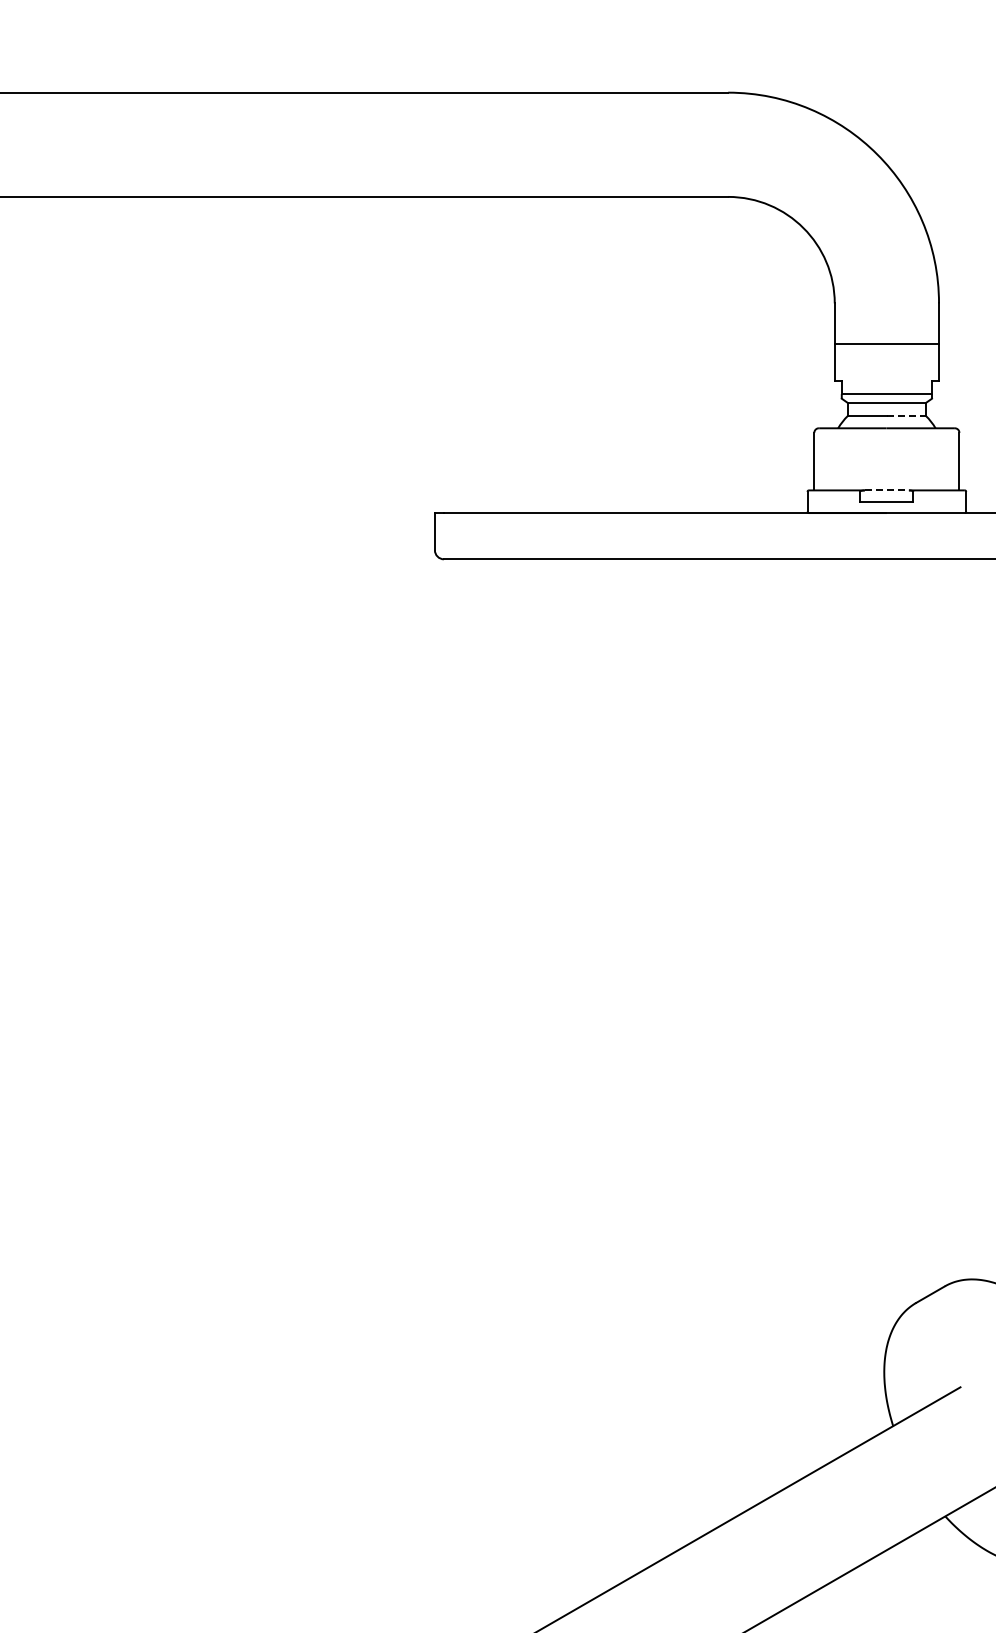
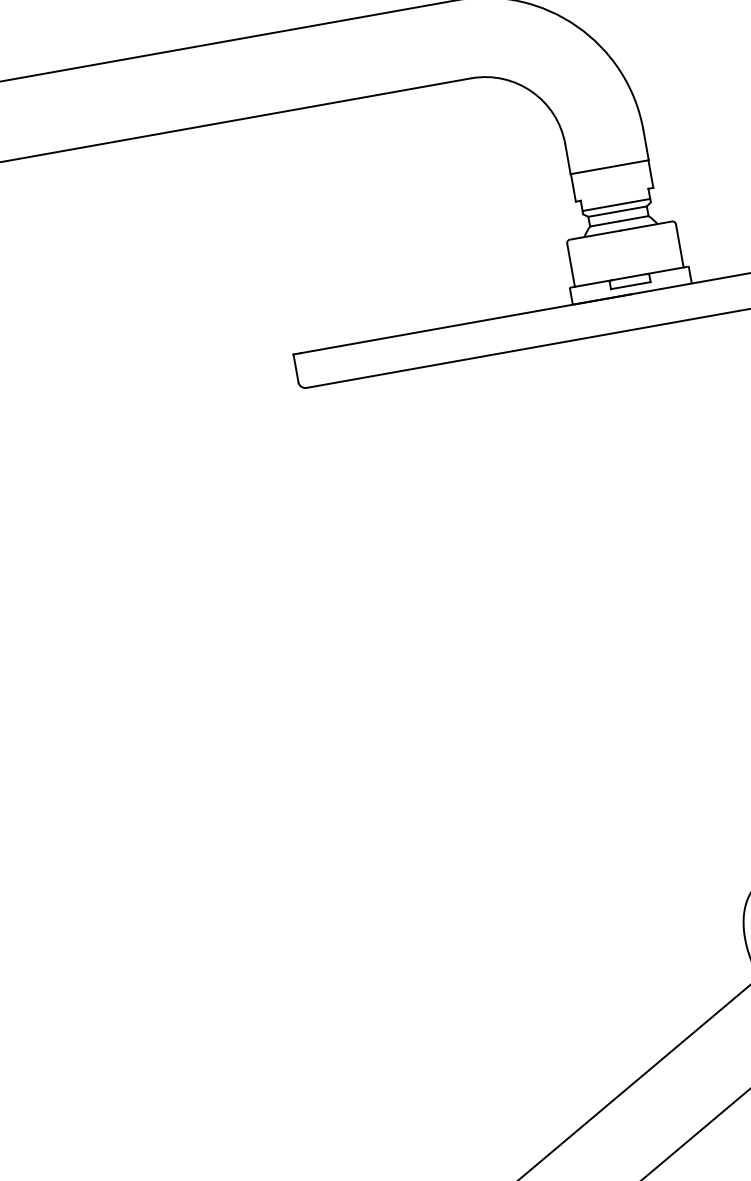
line: (906, 415) -> (633, 218), dashed -> solid
line: (887, 490) -> (629, 277), dashed -> solid

